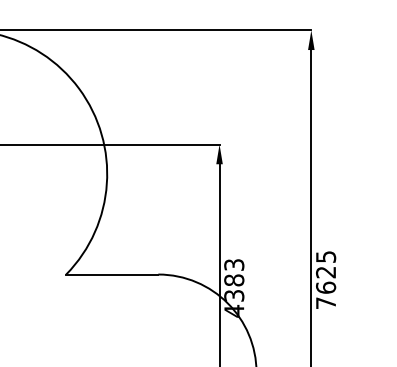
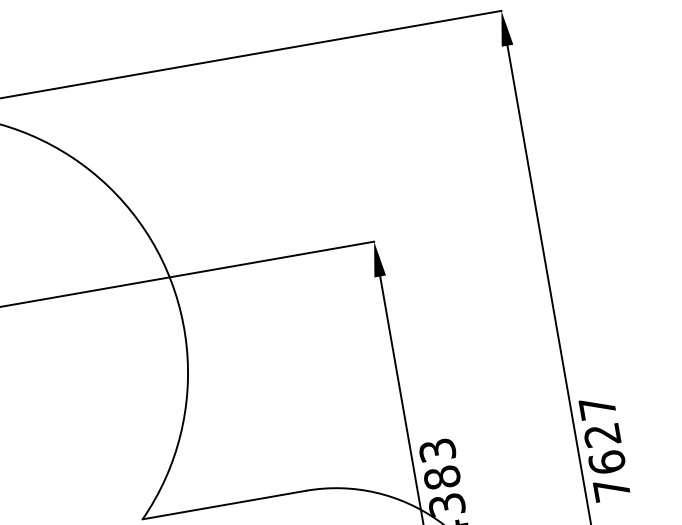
text: (326, 256) -> (598, 406), 7625 -> 7627

